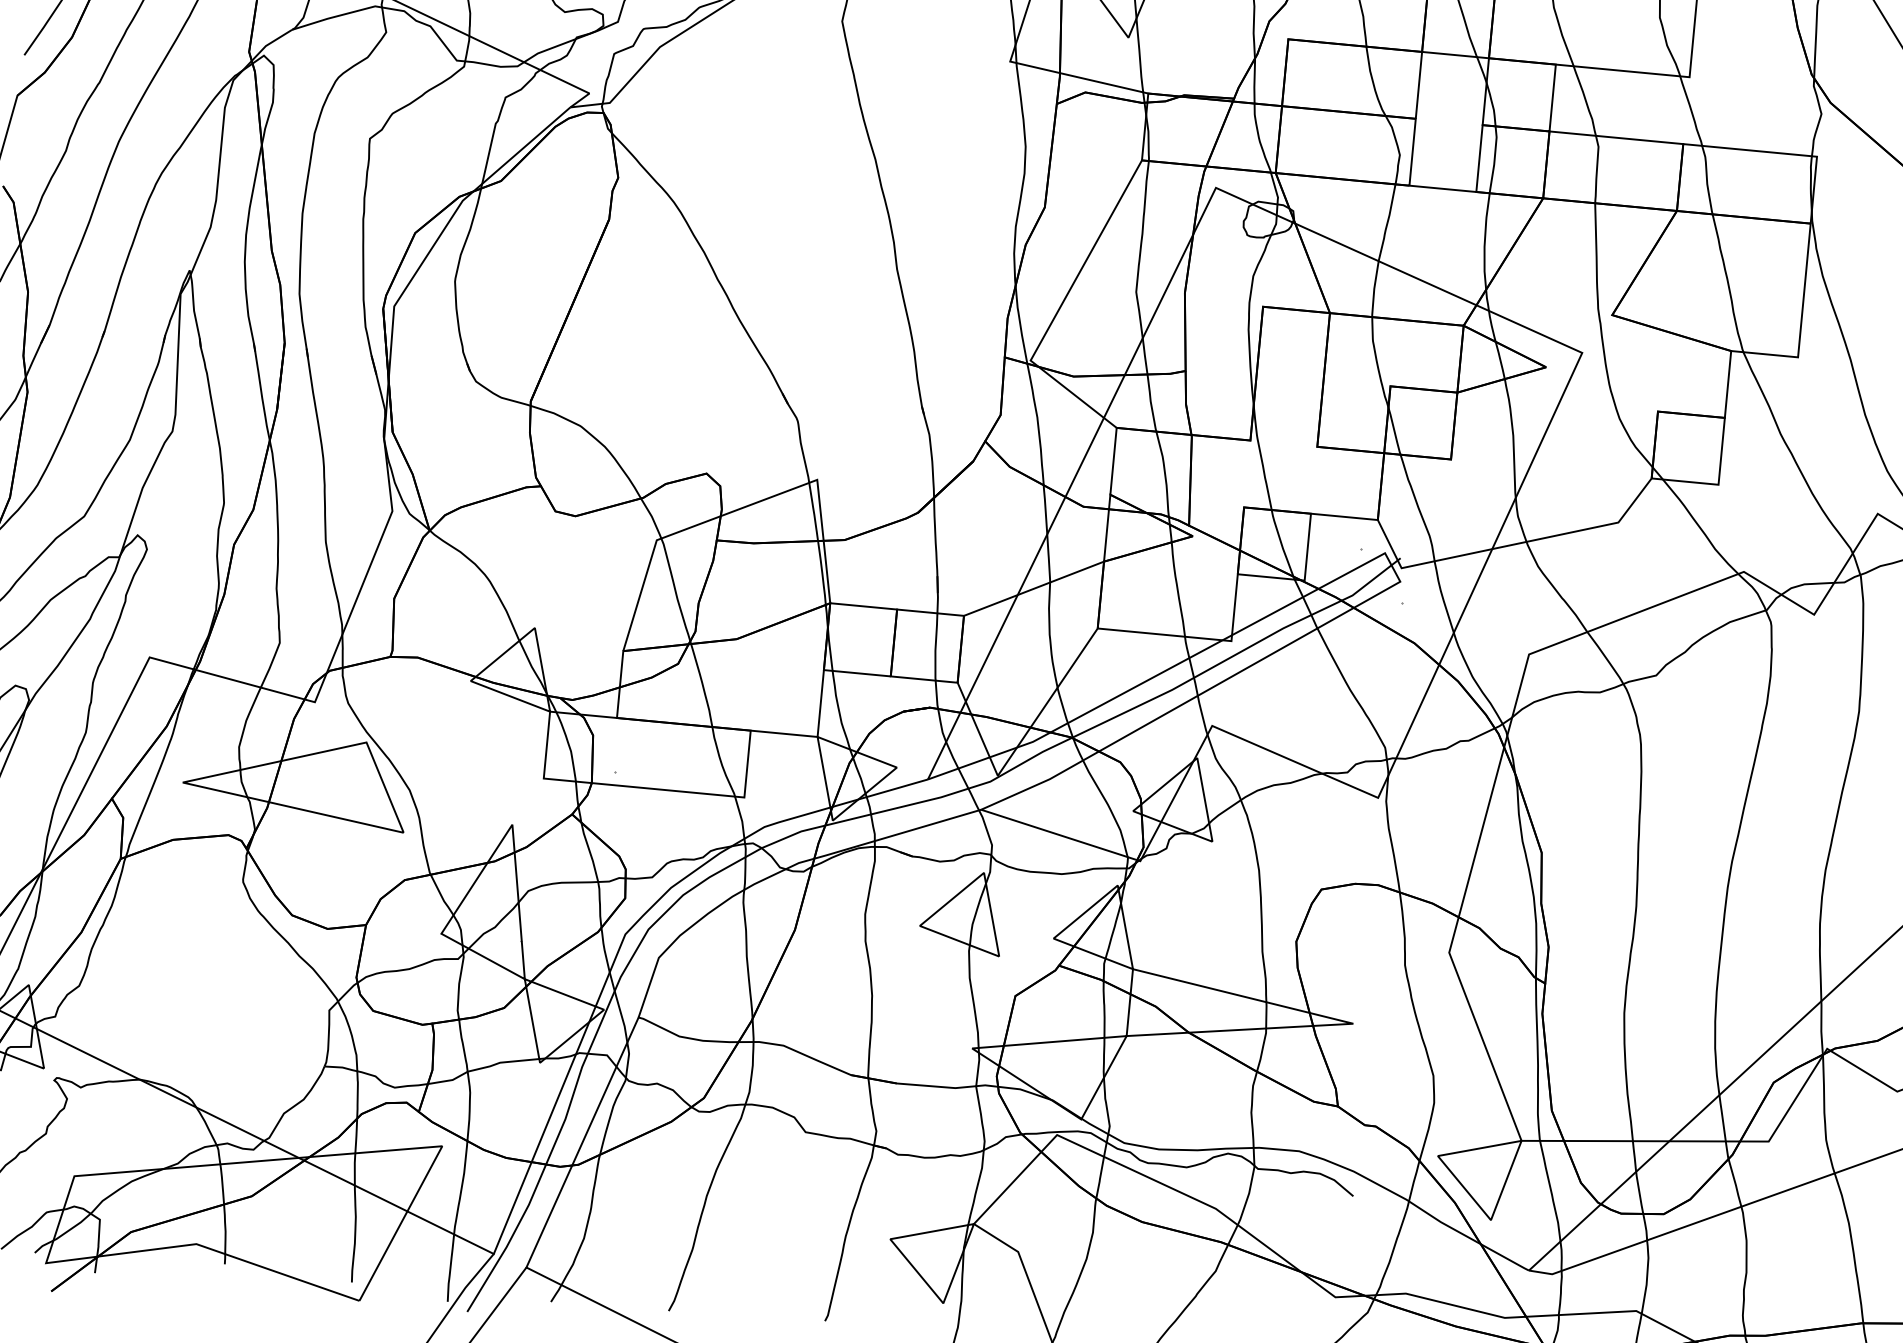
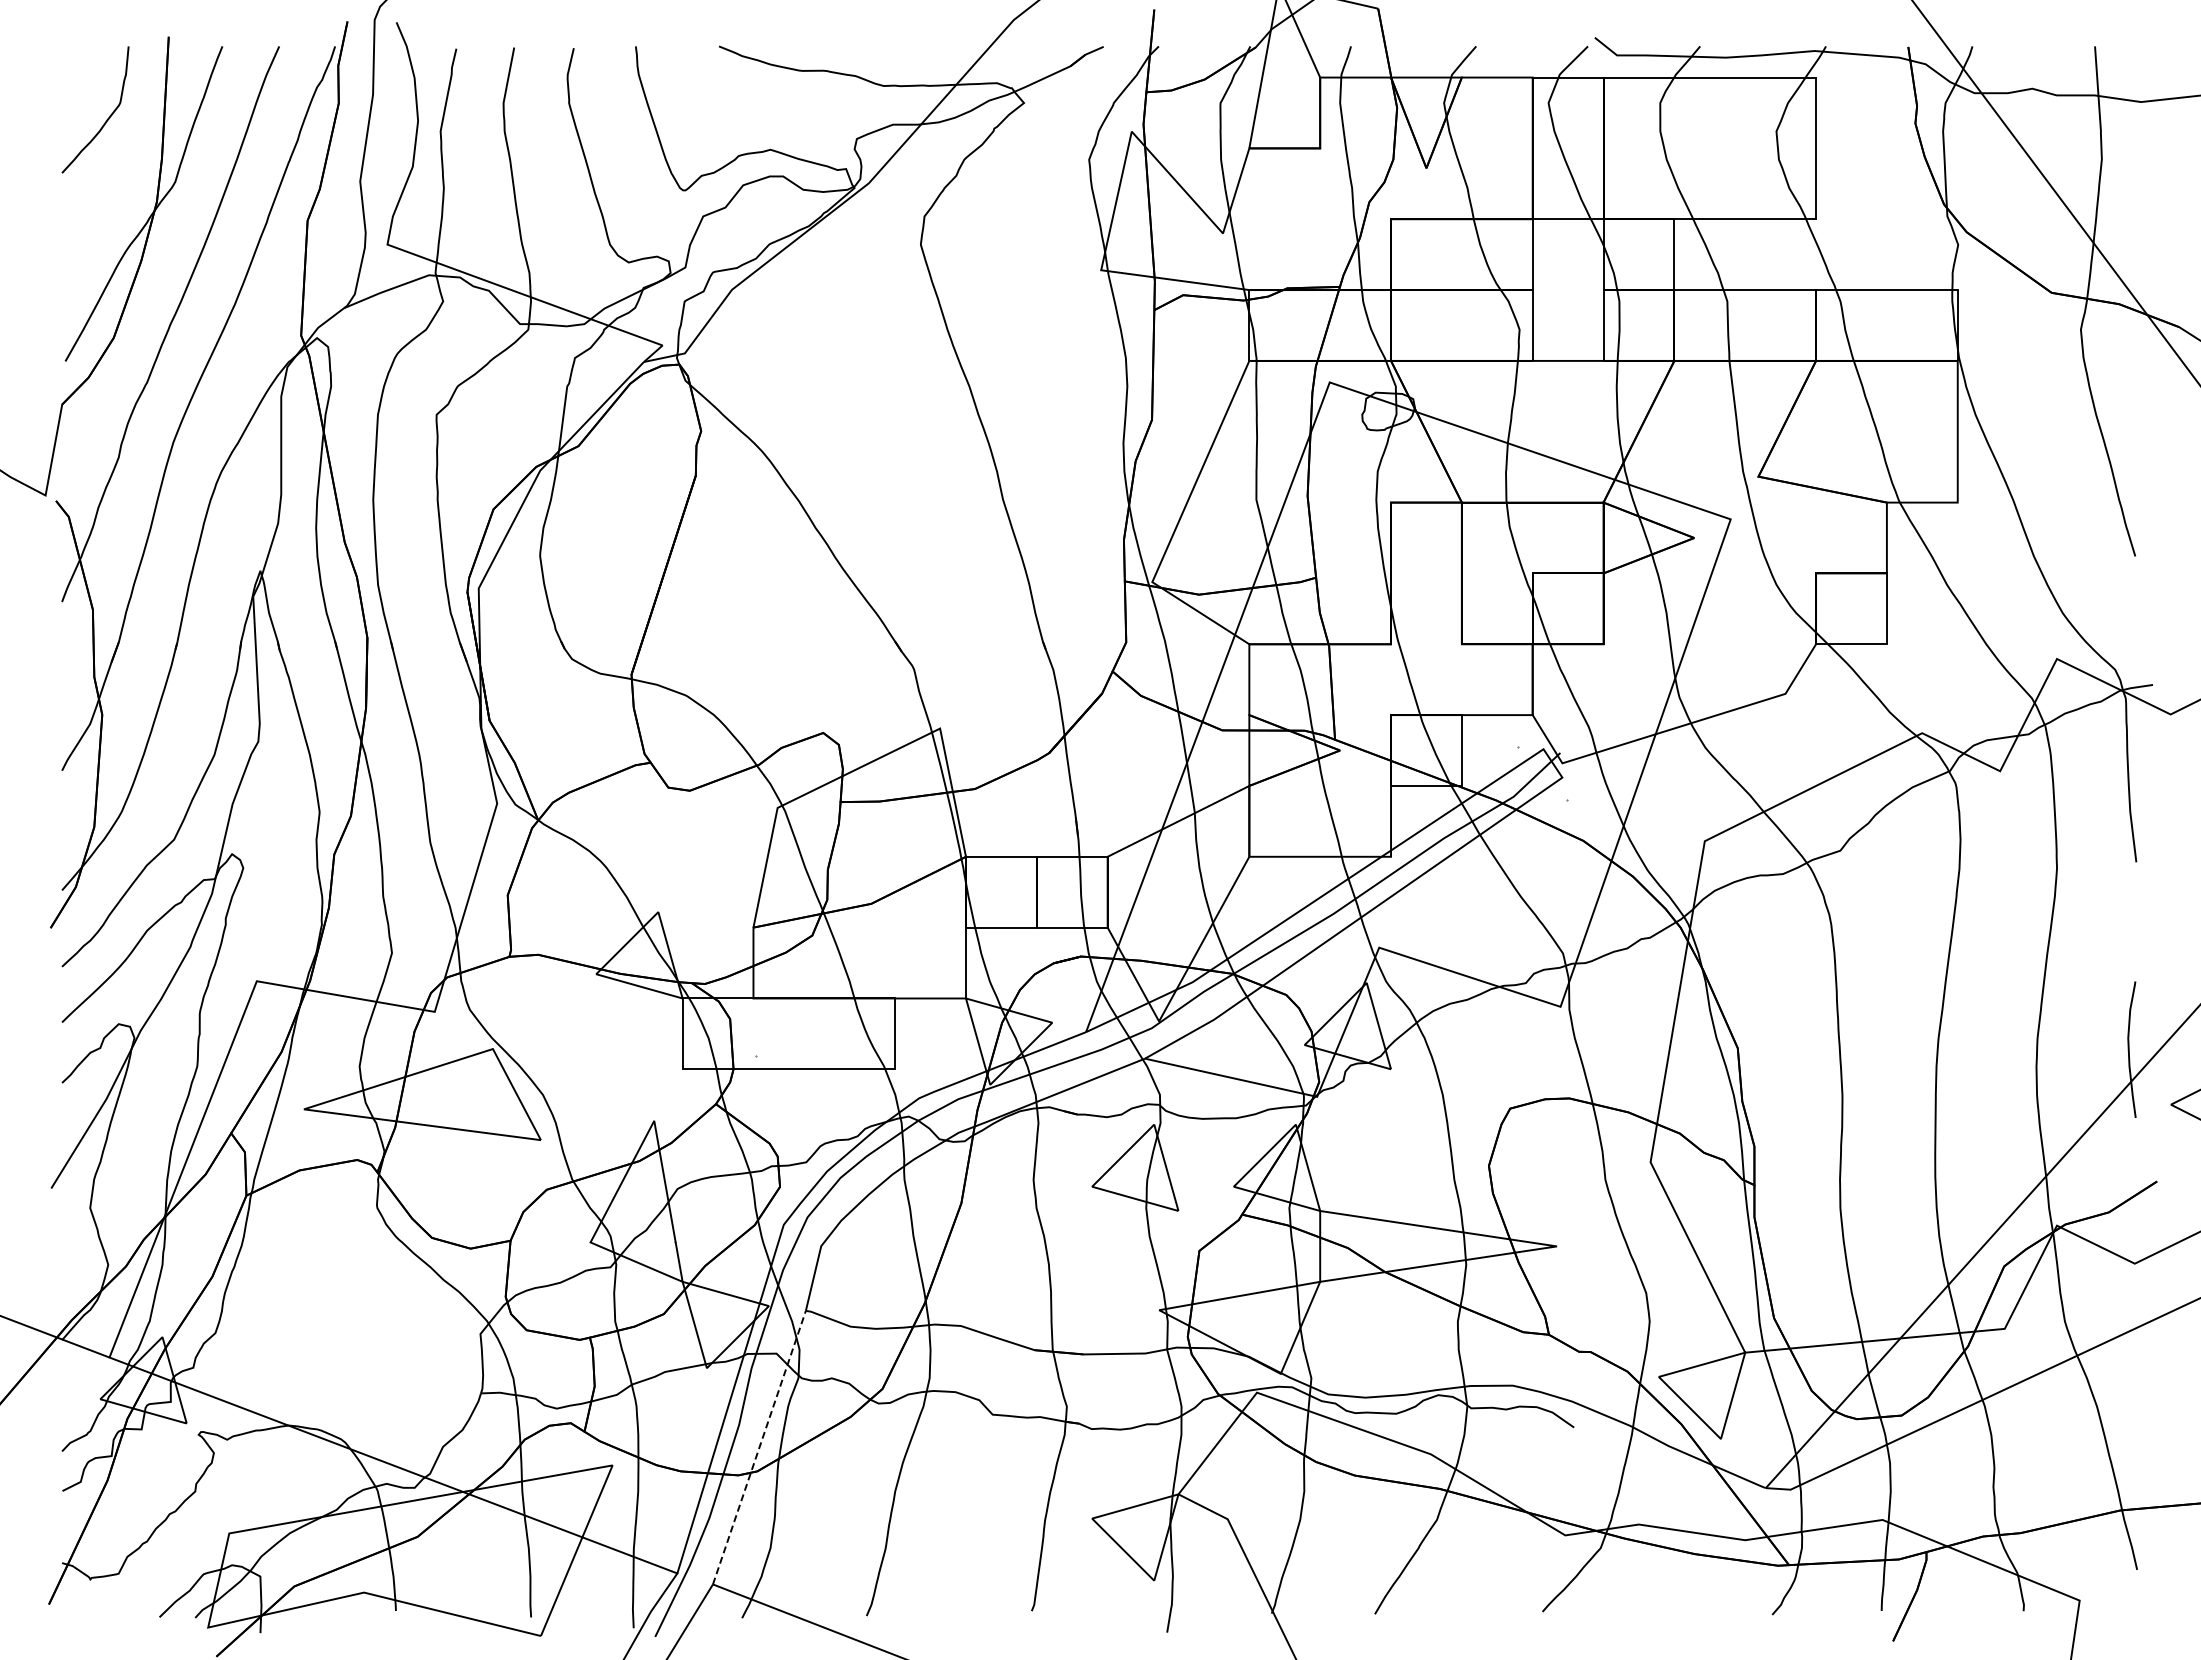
line: (582, 1142) -> (759, 1447), solid -> dashed

